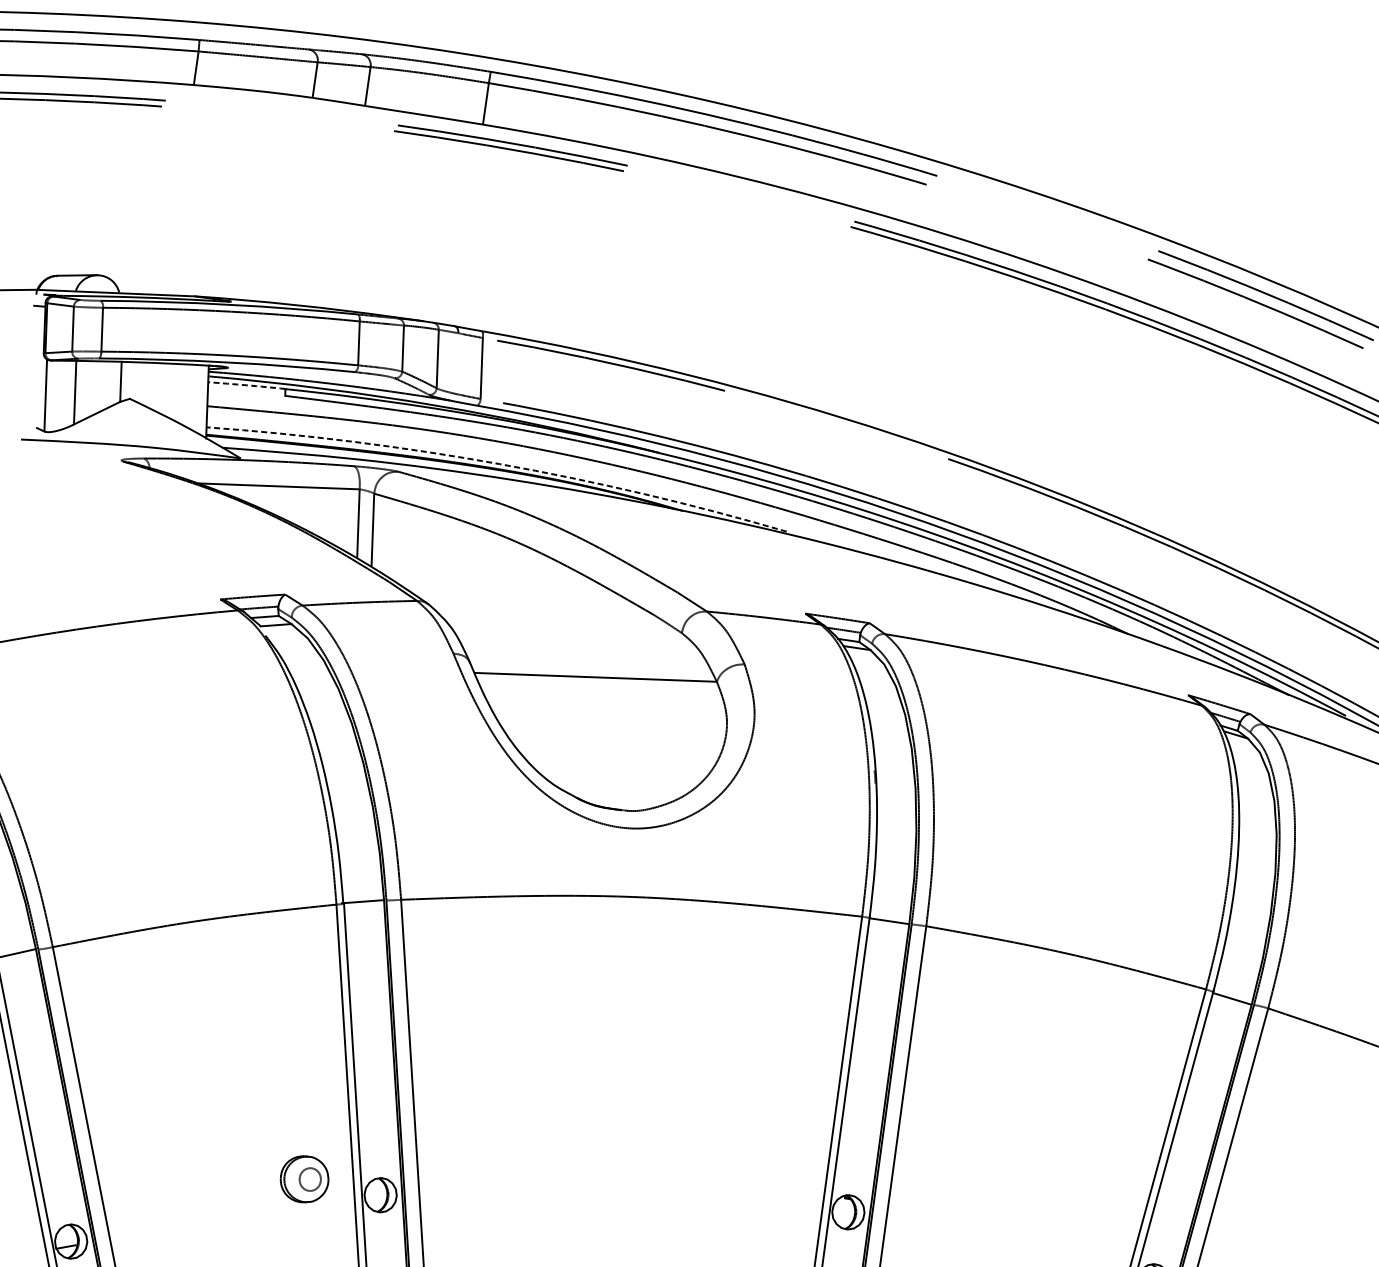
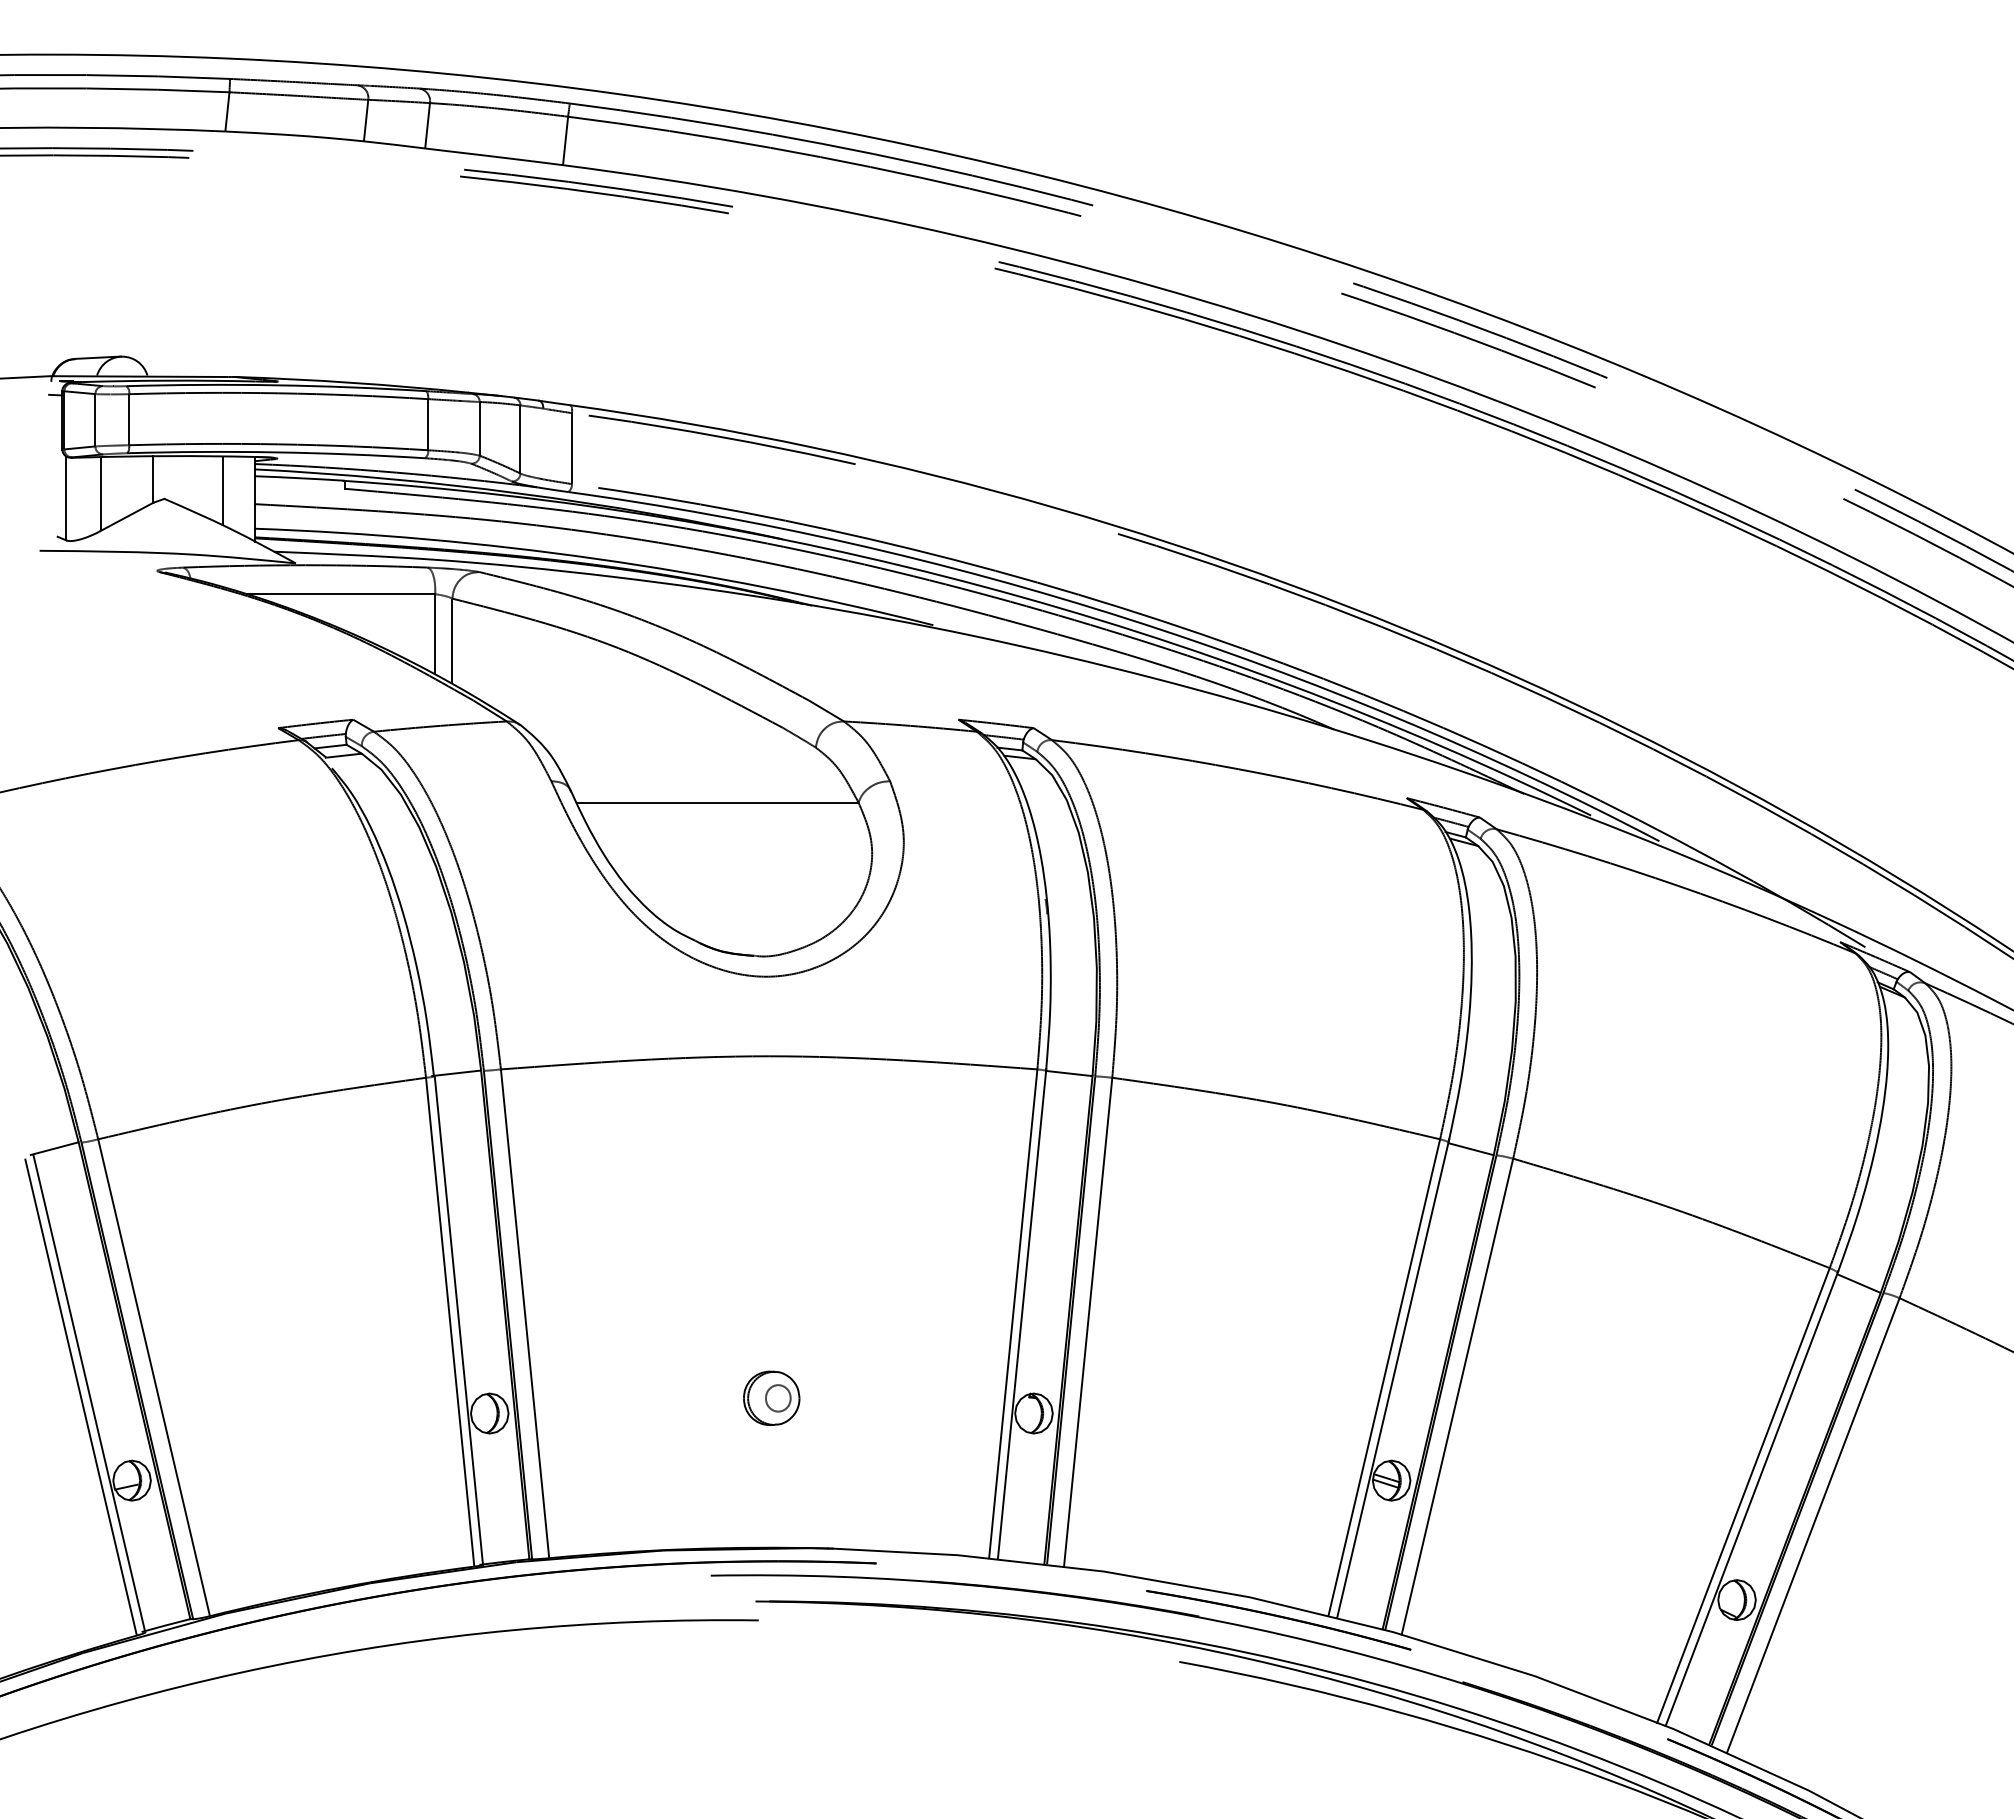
arc: (246, 385) -> (299, 478), dashed -> solid
line: (180, 393) -> (223, 490), added
arc: (499, 463) -> (596, 558), dashed -> solid
part: (304, 1178) -> (771, 1397), moved

